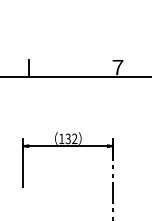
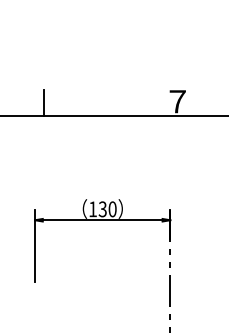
text: (74, 138) -> (112, 208), 132 -> 130

